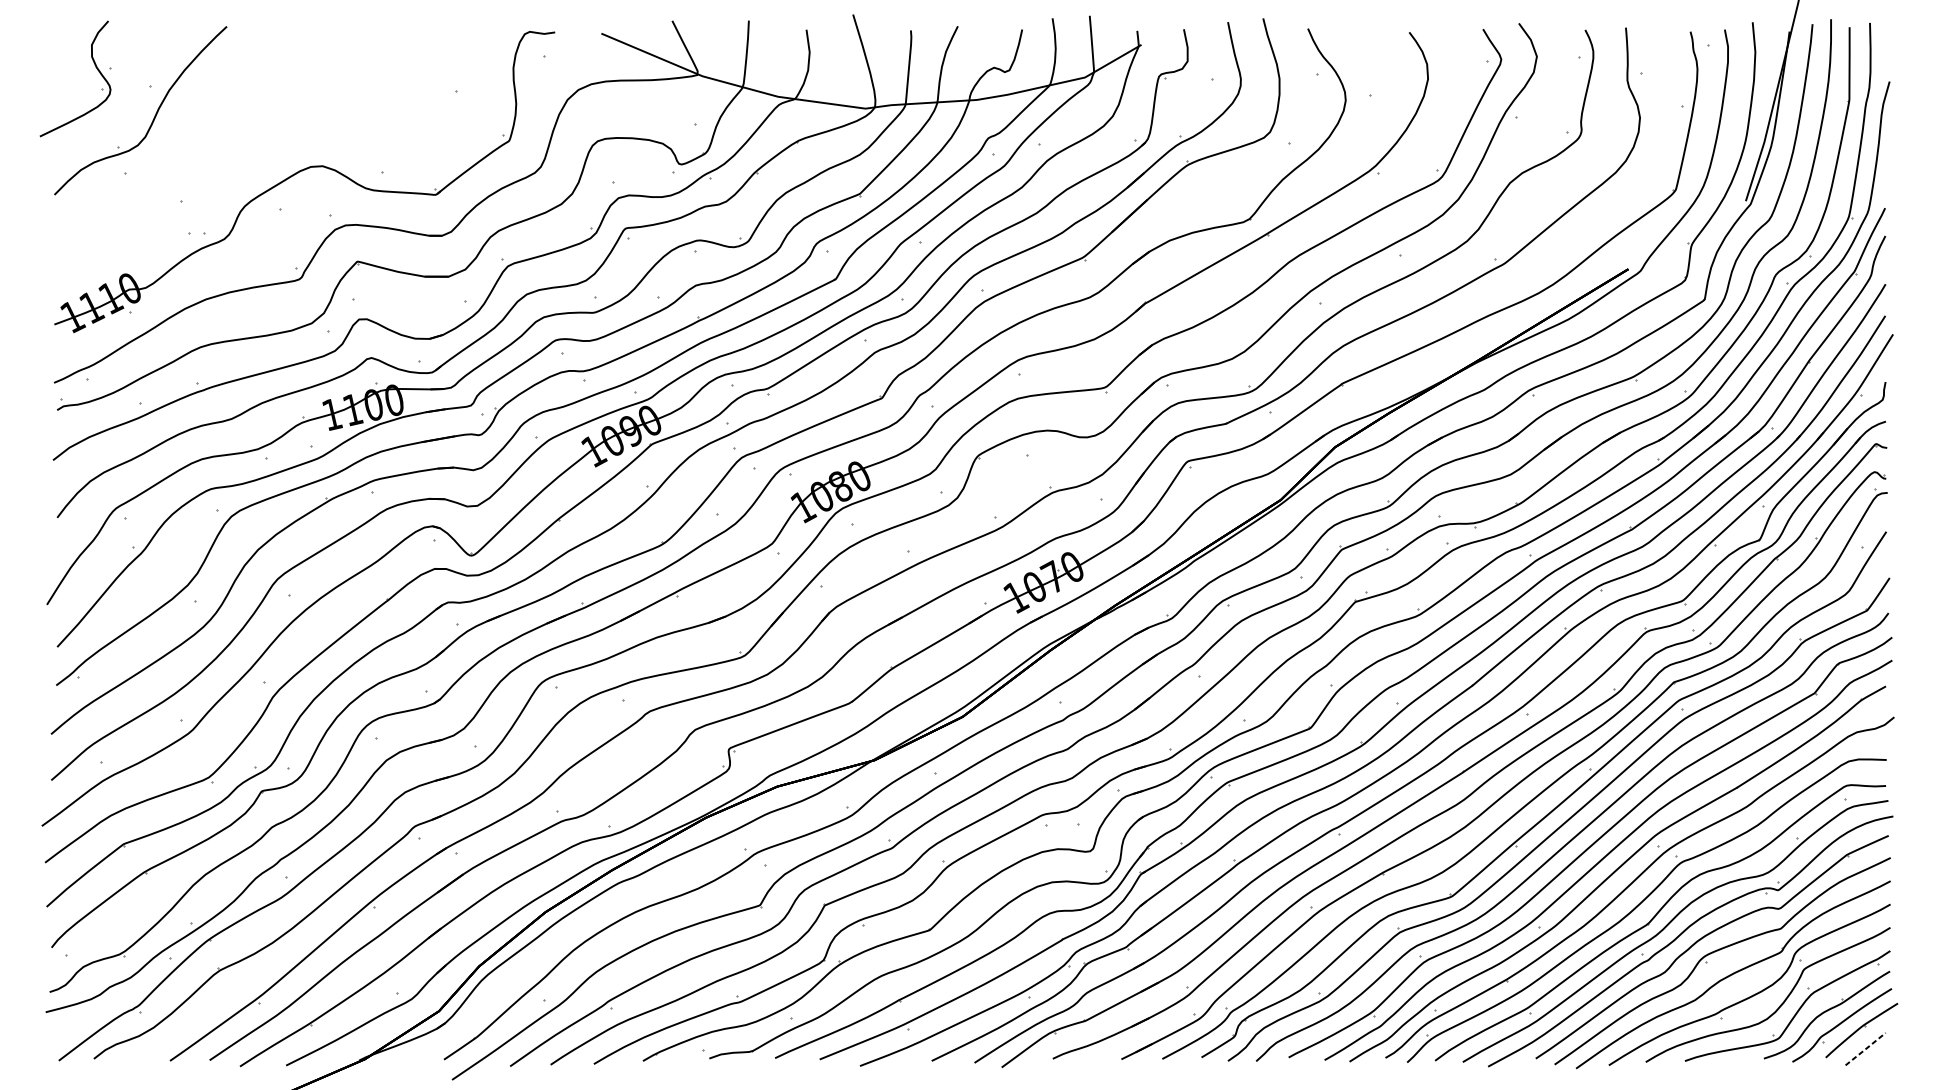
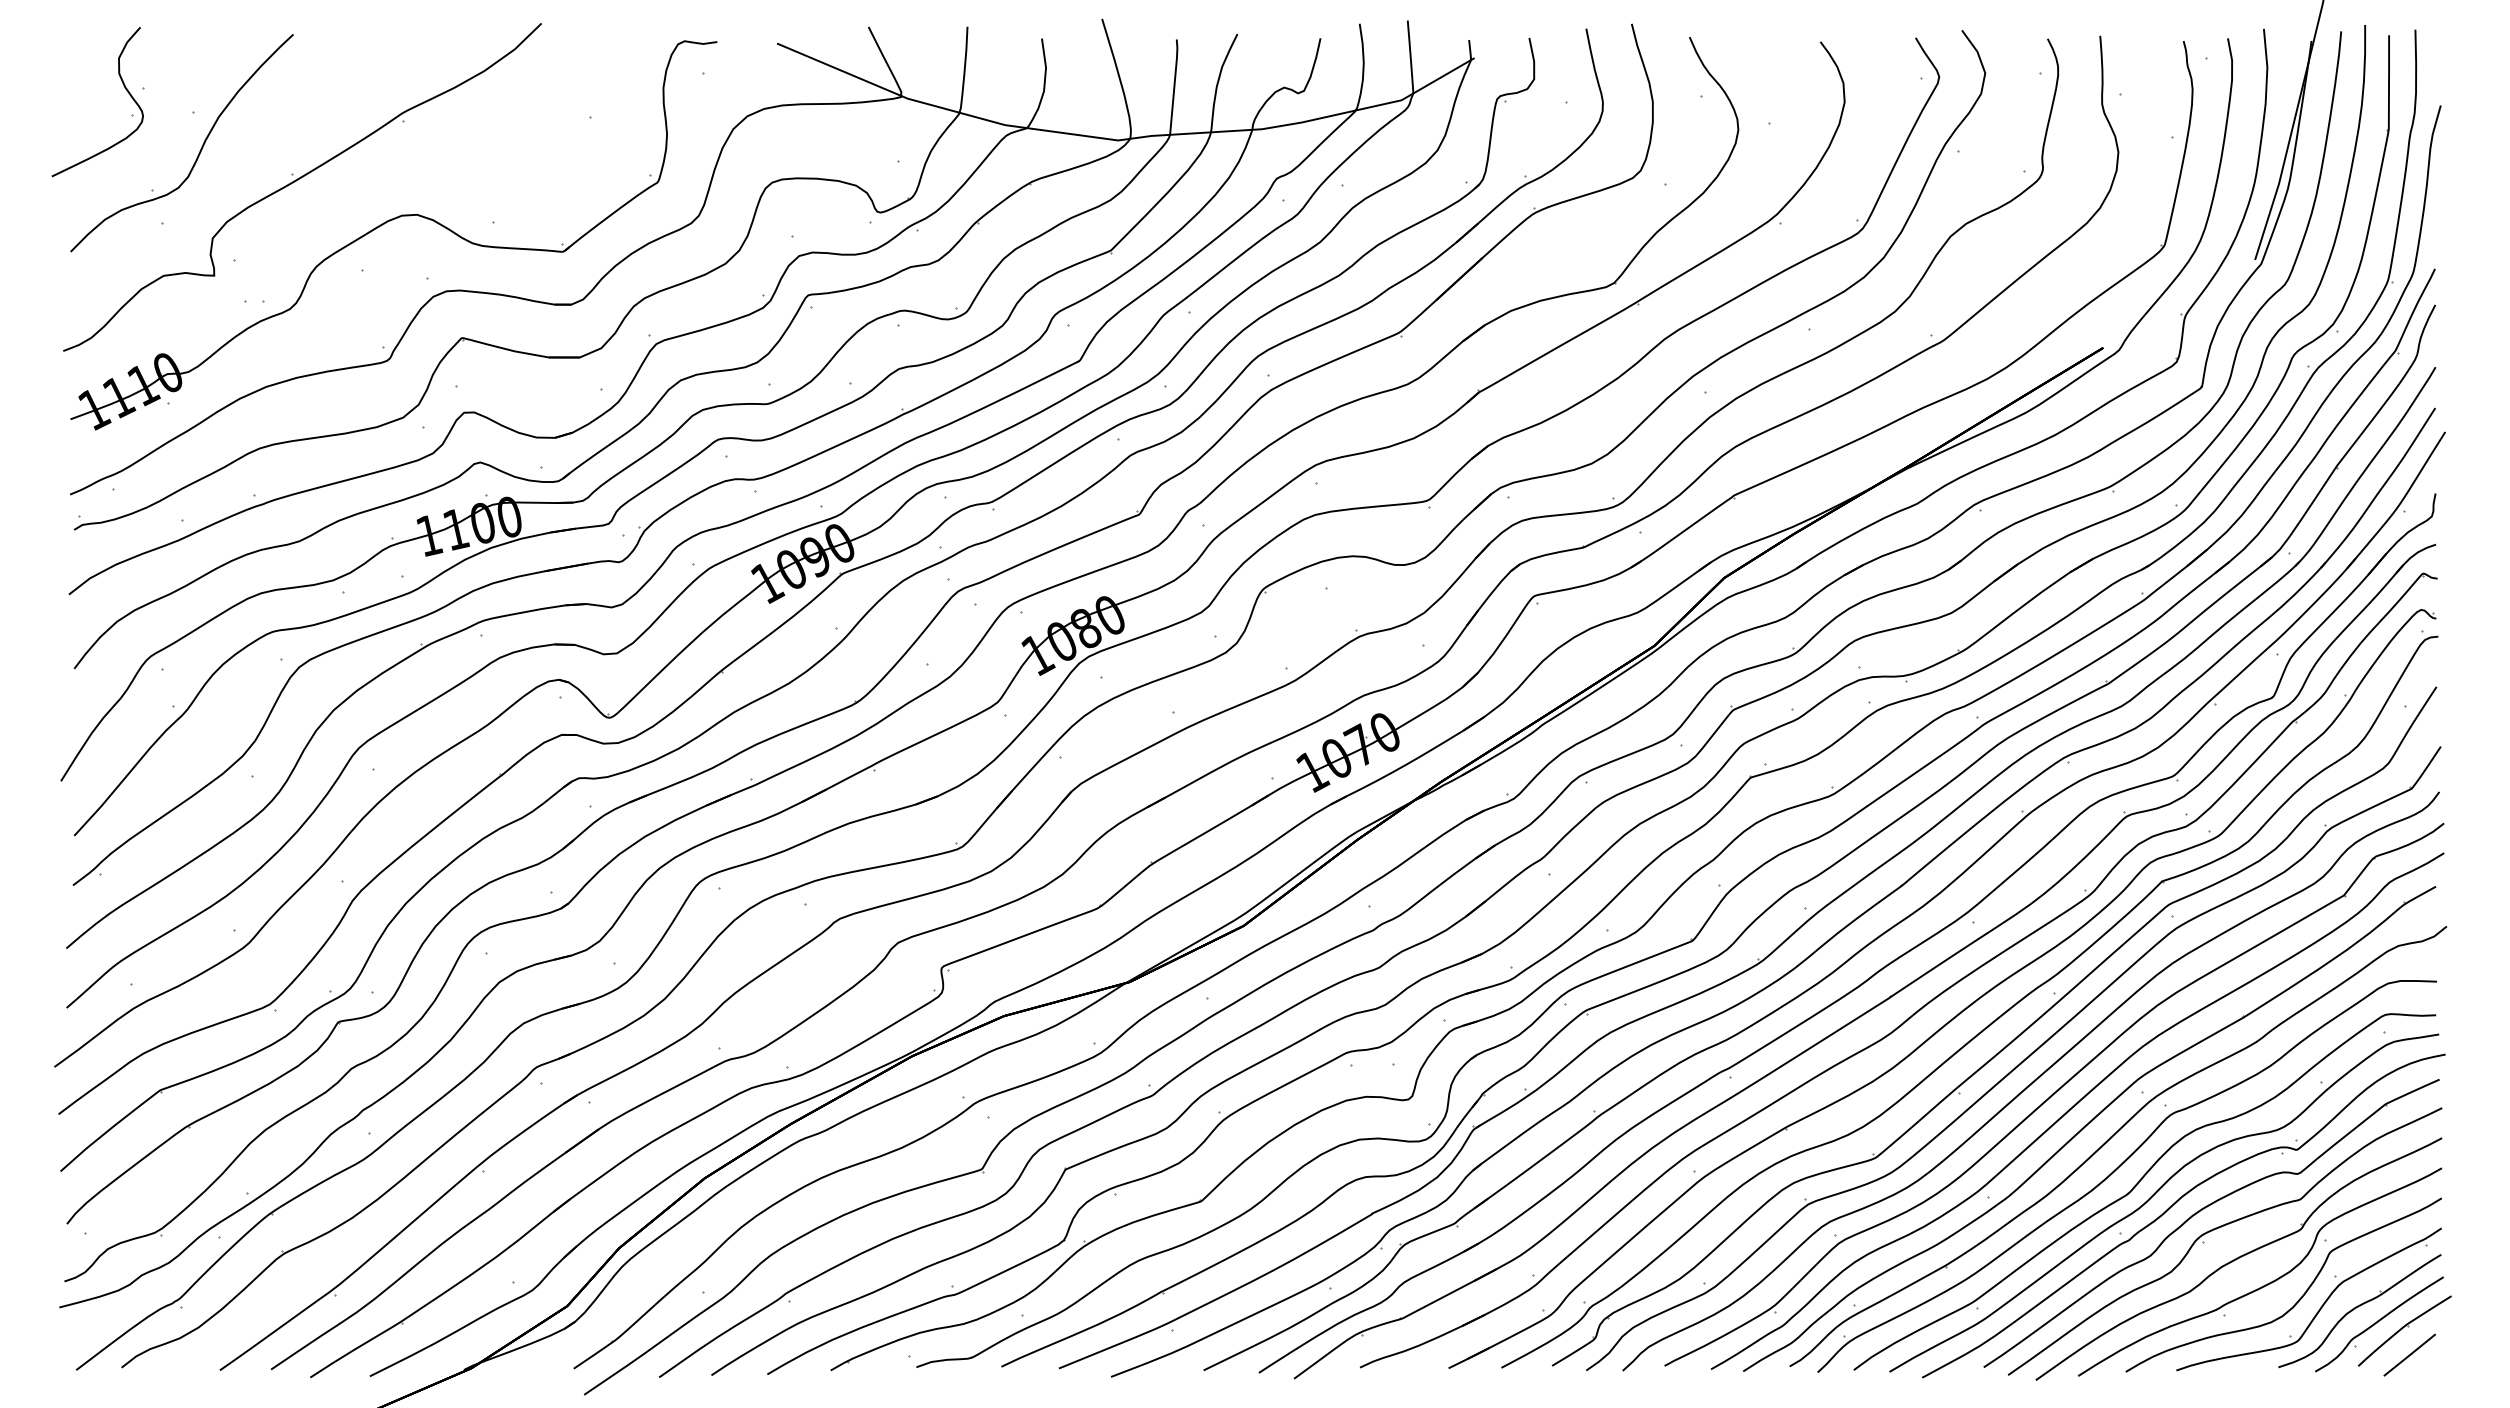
part: (230, 139) -> (298, 180), added
line: (1865, 1049) -> (2409, 1355), dashed -> solid

